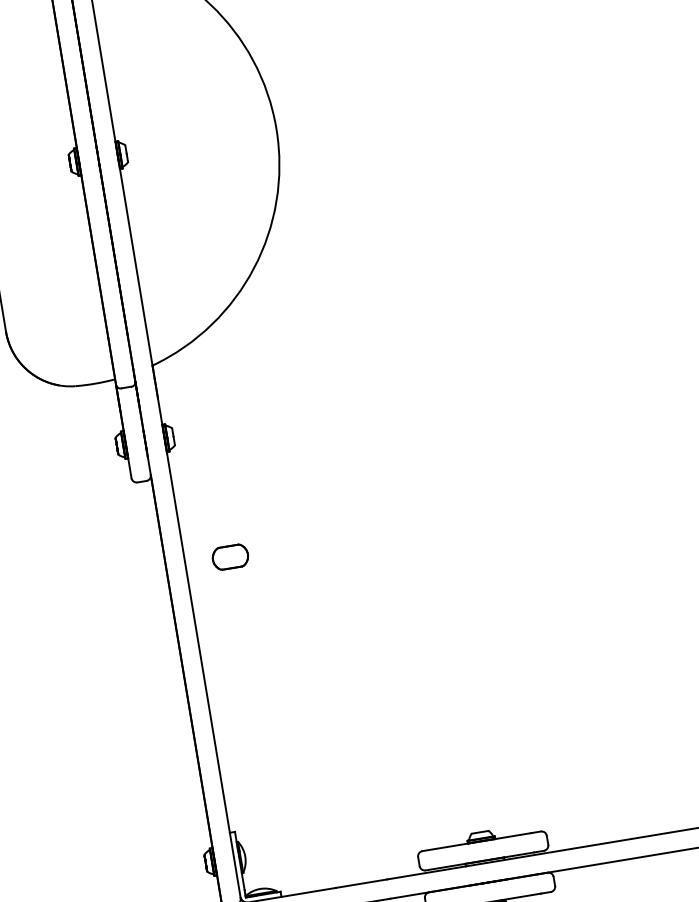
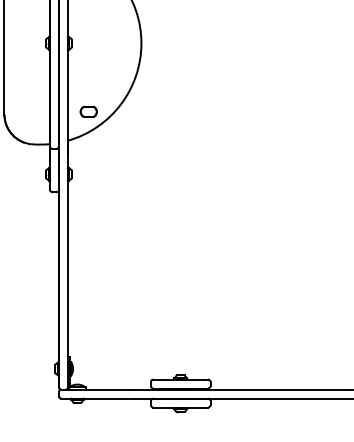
part: (229, 556) -> (88, 111), moved

